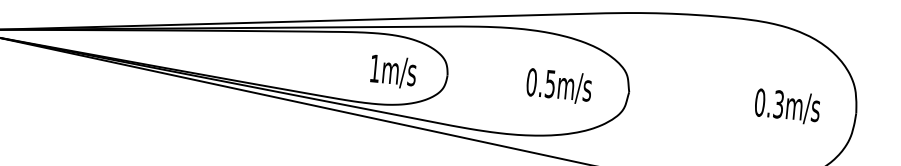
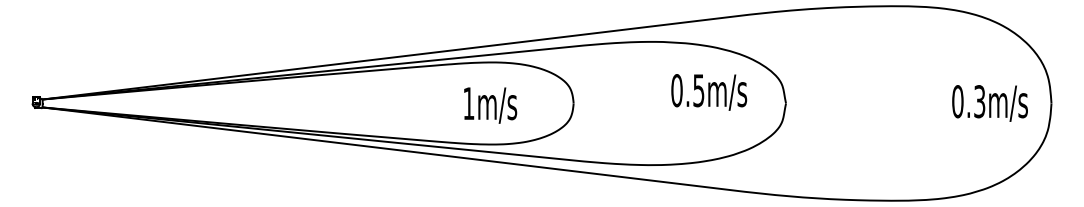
text: (393, 72) -> (490, 105), moved
text: (559, 86) -> (709, 92), moved
text: (787, 106) -> (989, 103), moved

